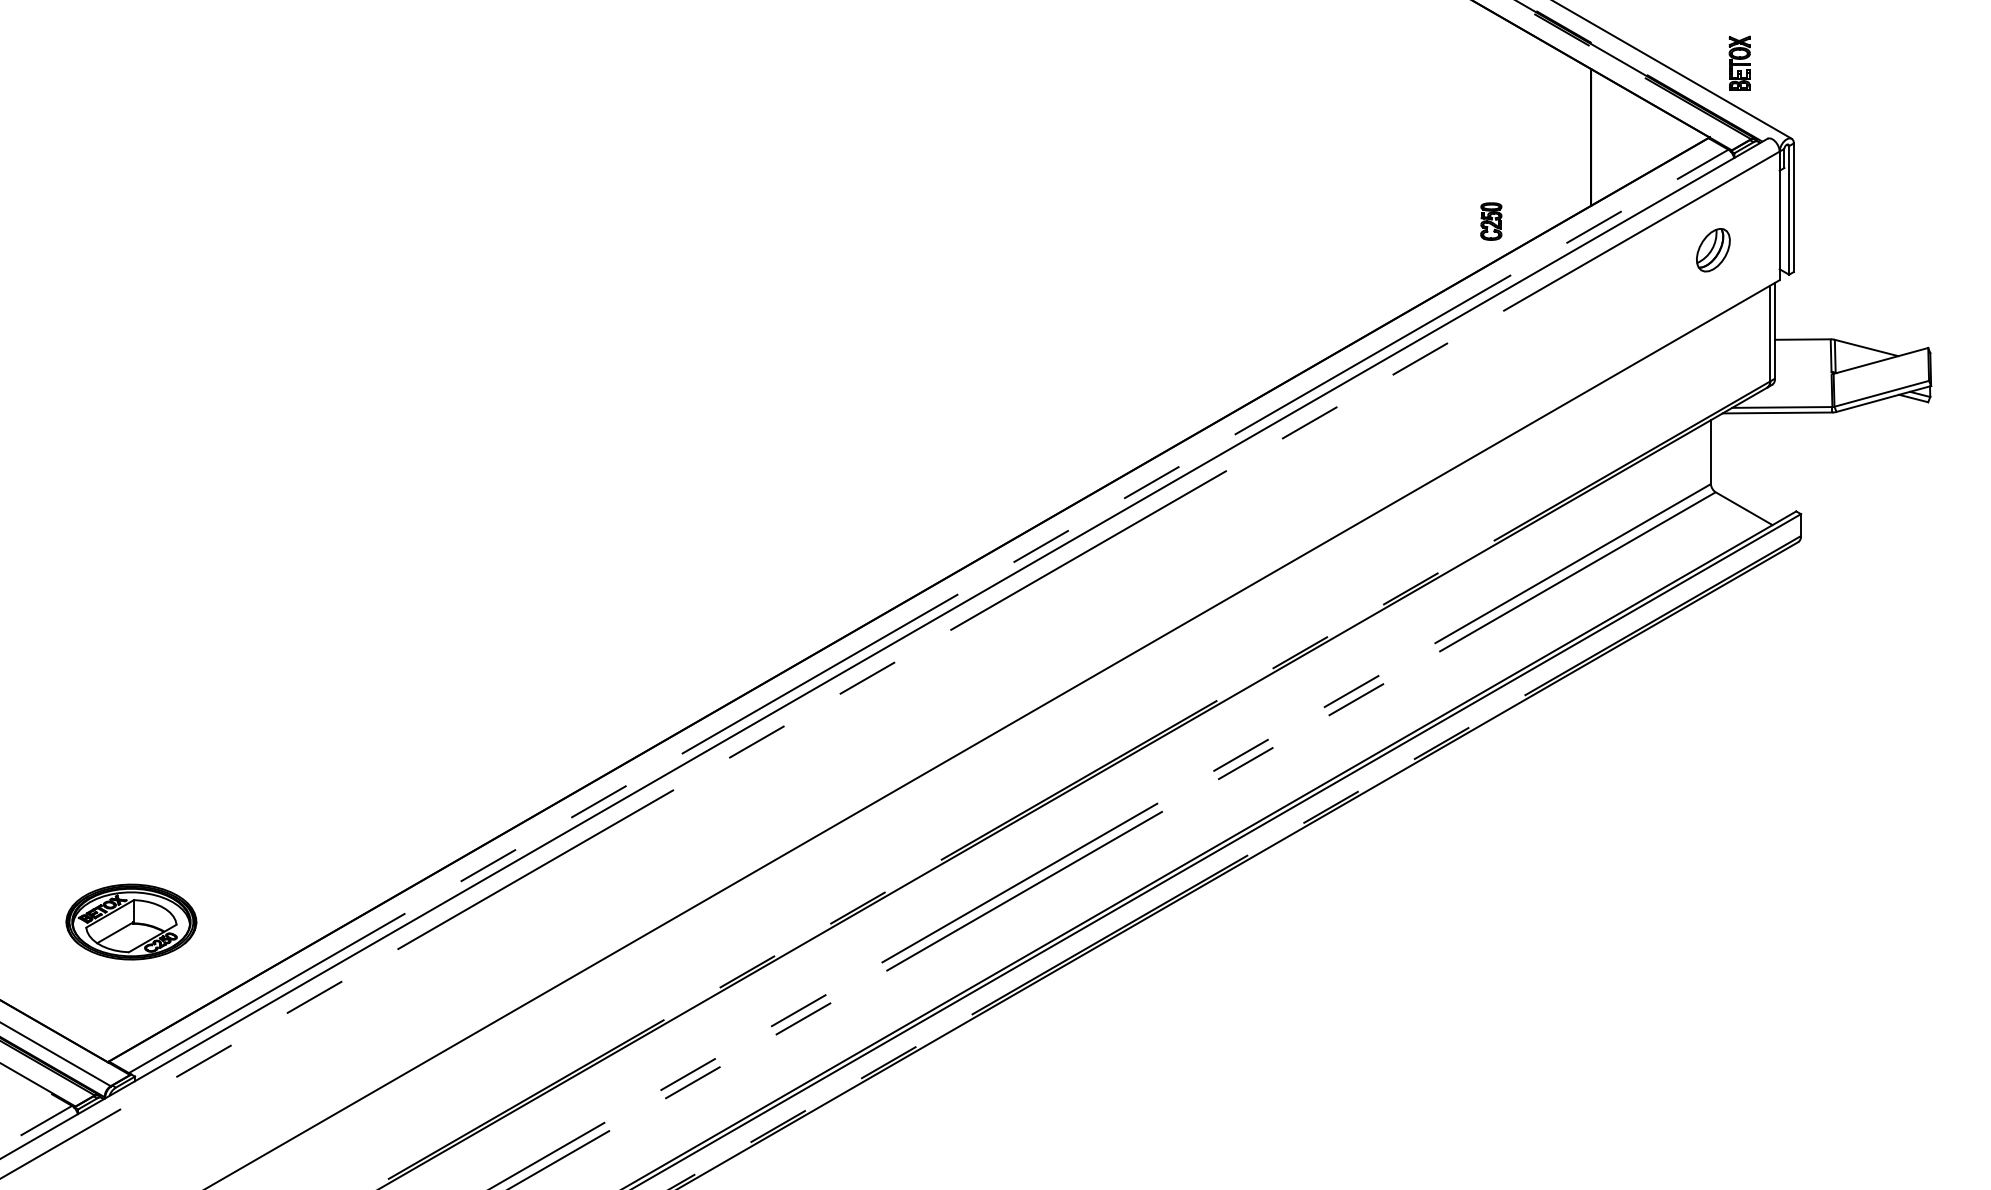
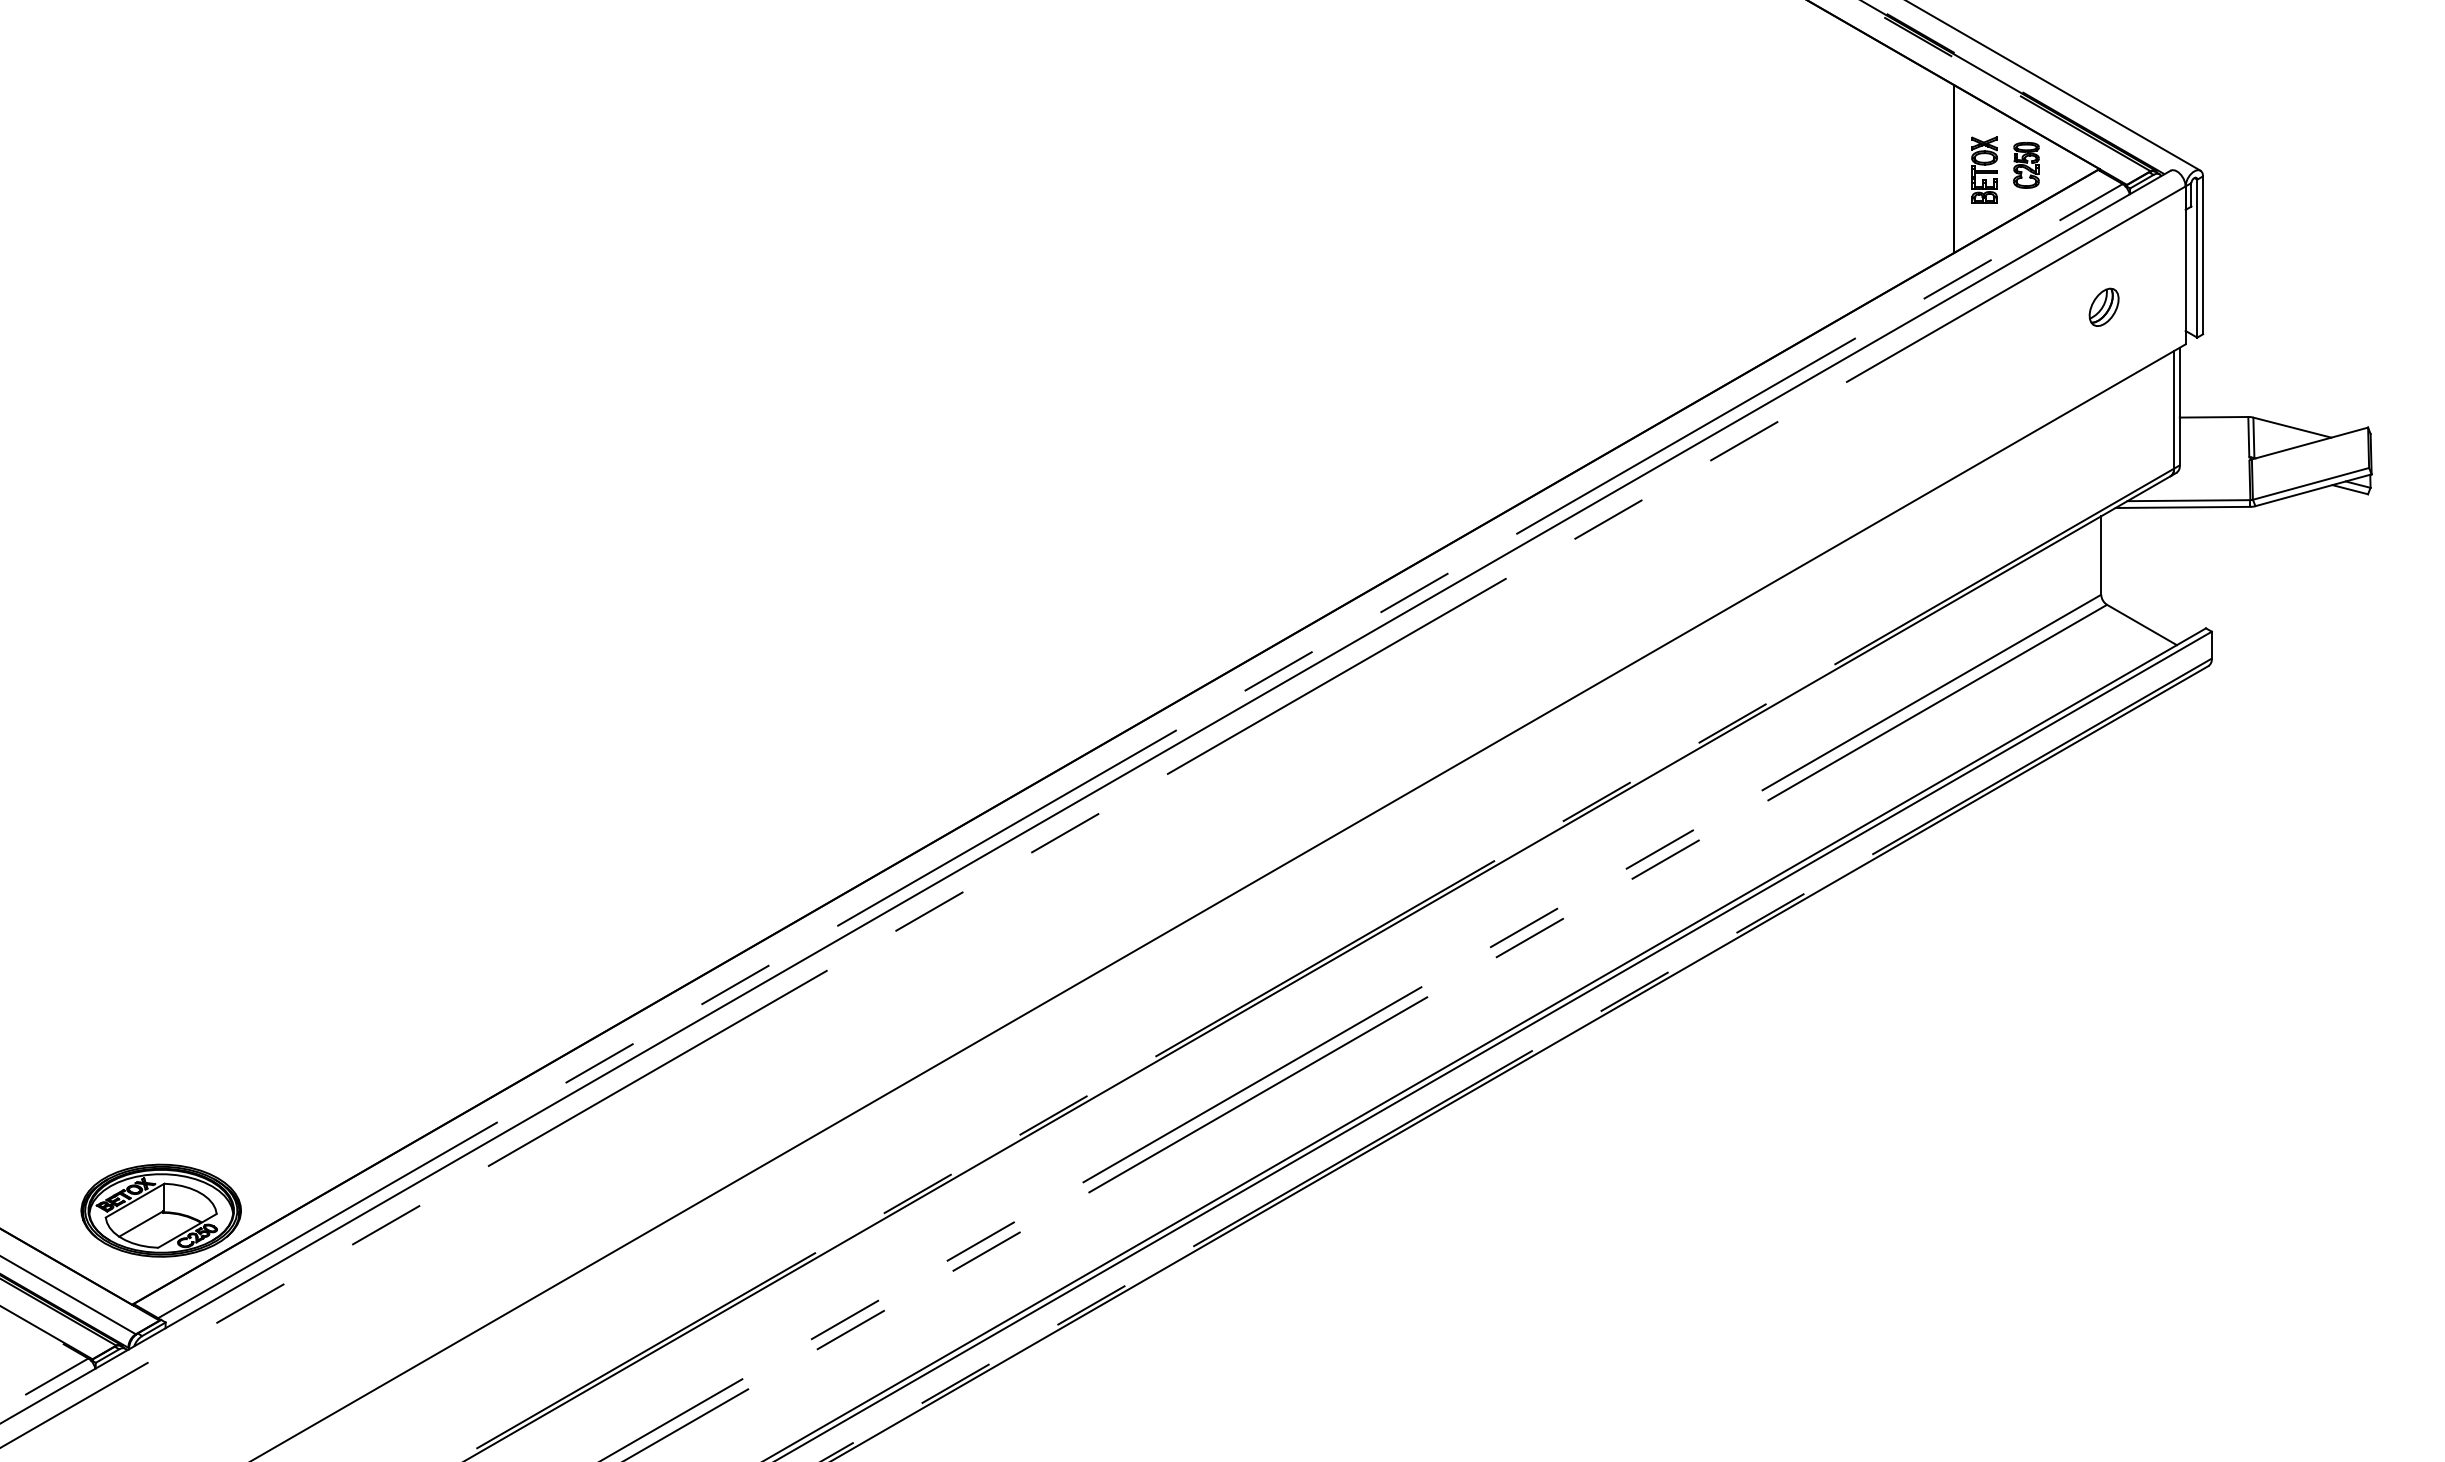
part: (1739, 62) -> (1984, 169), moved
part: (1491, 221) -> (2026, 165), moved
part: (1712, 249) -> (2103, 306), size x0.71
part: (130, 921) -> (160, 1210), moved

